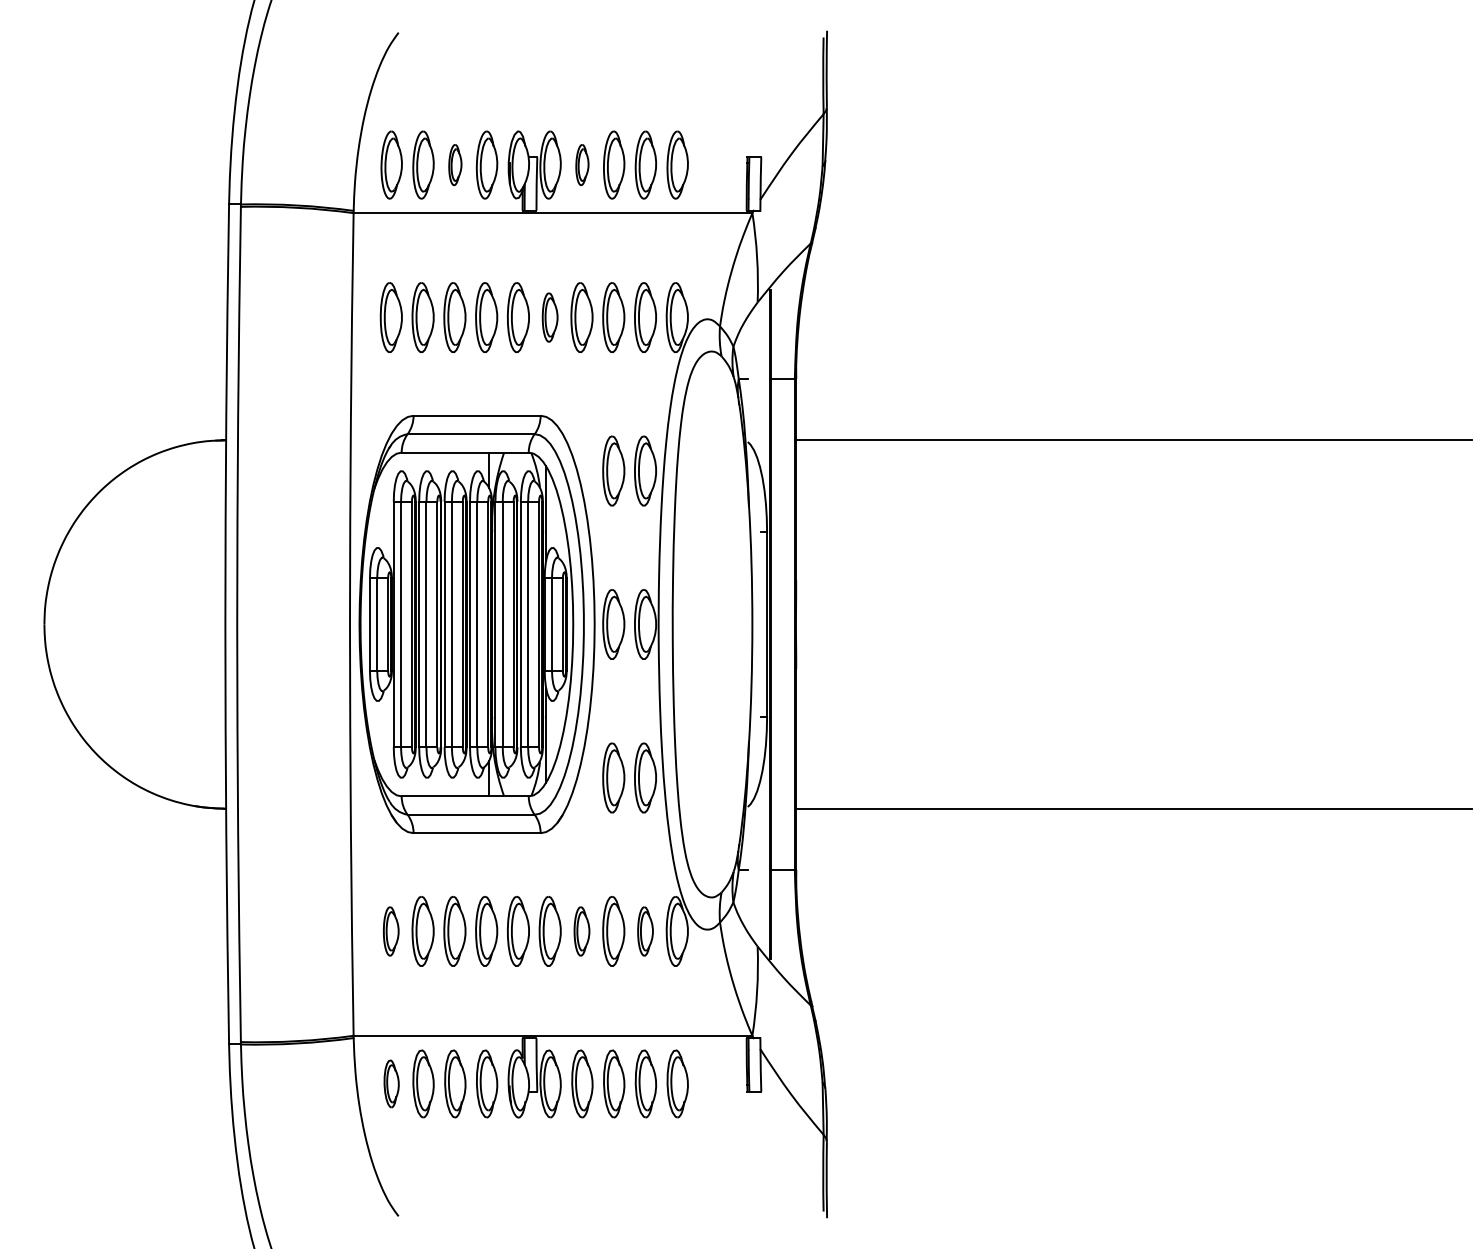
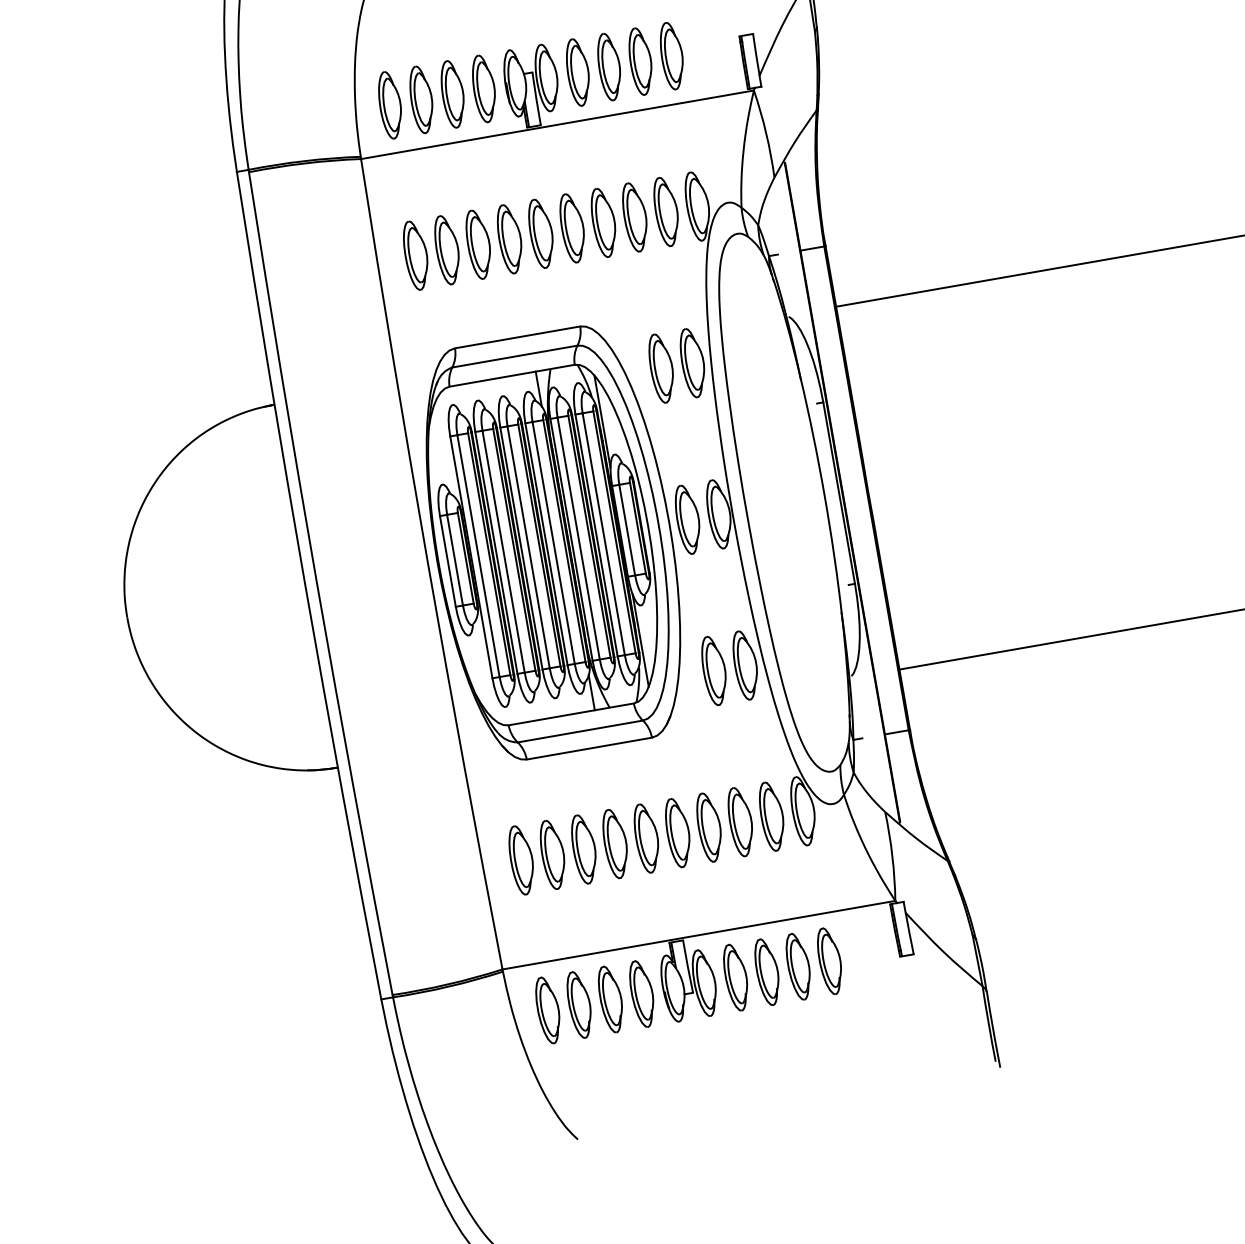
part: (455, 164) -> (453, 93), size x1.67
part: (582, 164) -> (578, 71), size x1.67
part: (549, 317) -> (571, 228), size x1.43
part: (390, 931) -> (520, 860), size x1.43
part: (581, 931) -> (709, 827), size x1.43
part: (645, 931) -> (772, 816), size x1.43
part: (391, 1083) -> (548, 1009), size x1.43

